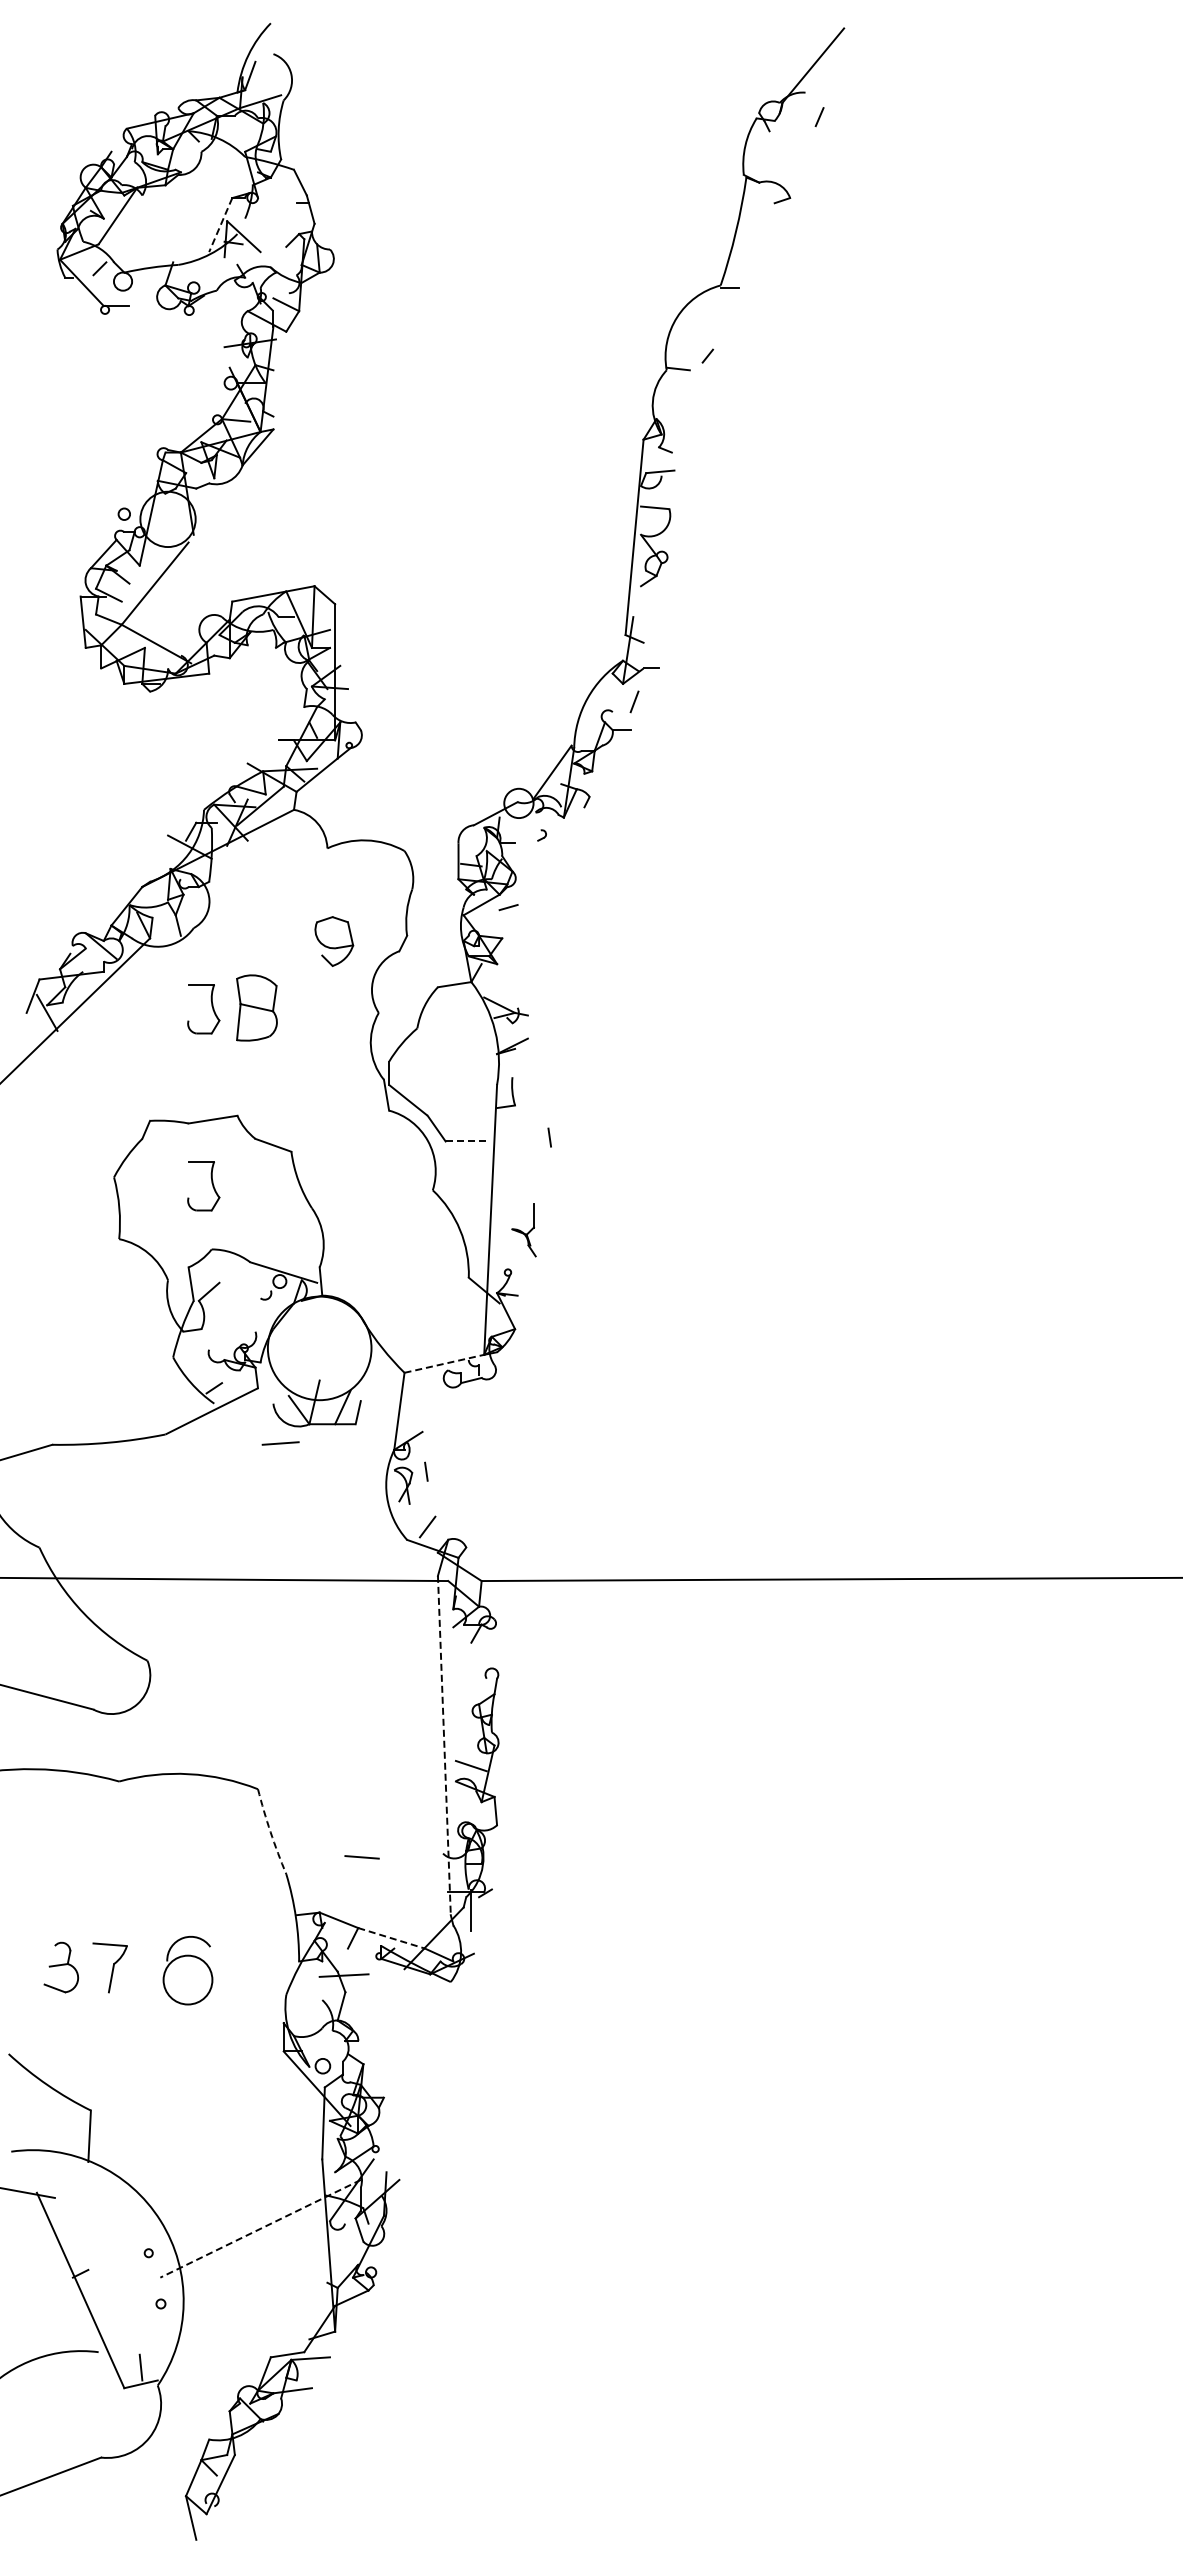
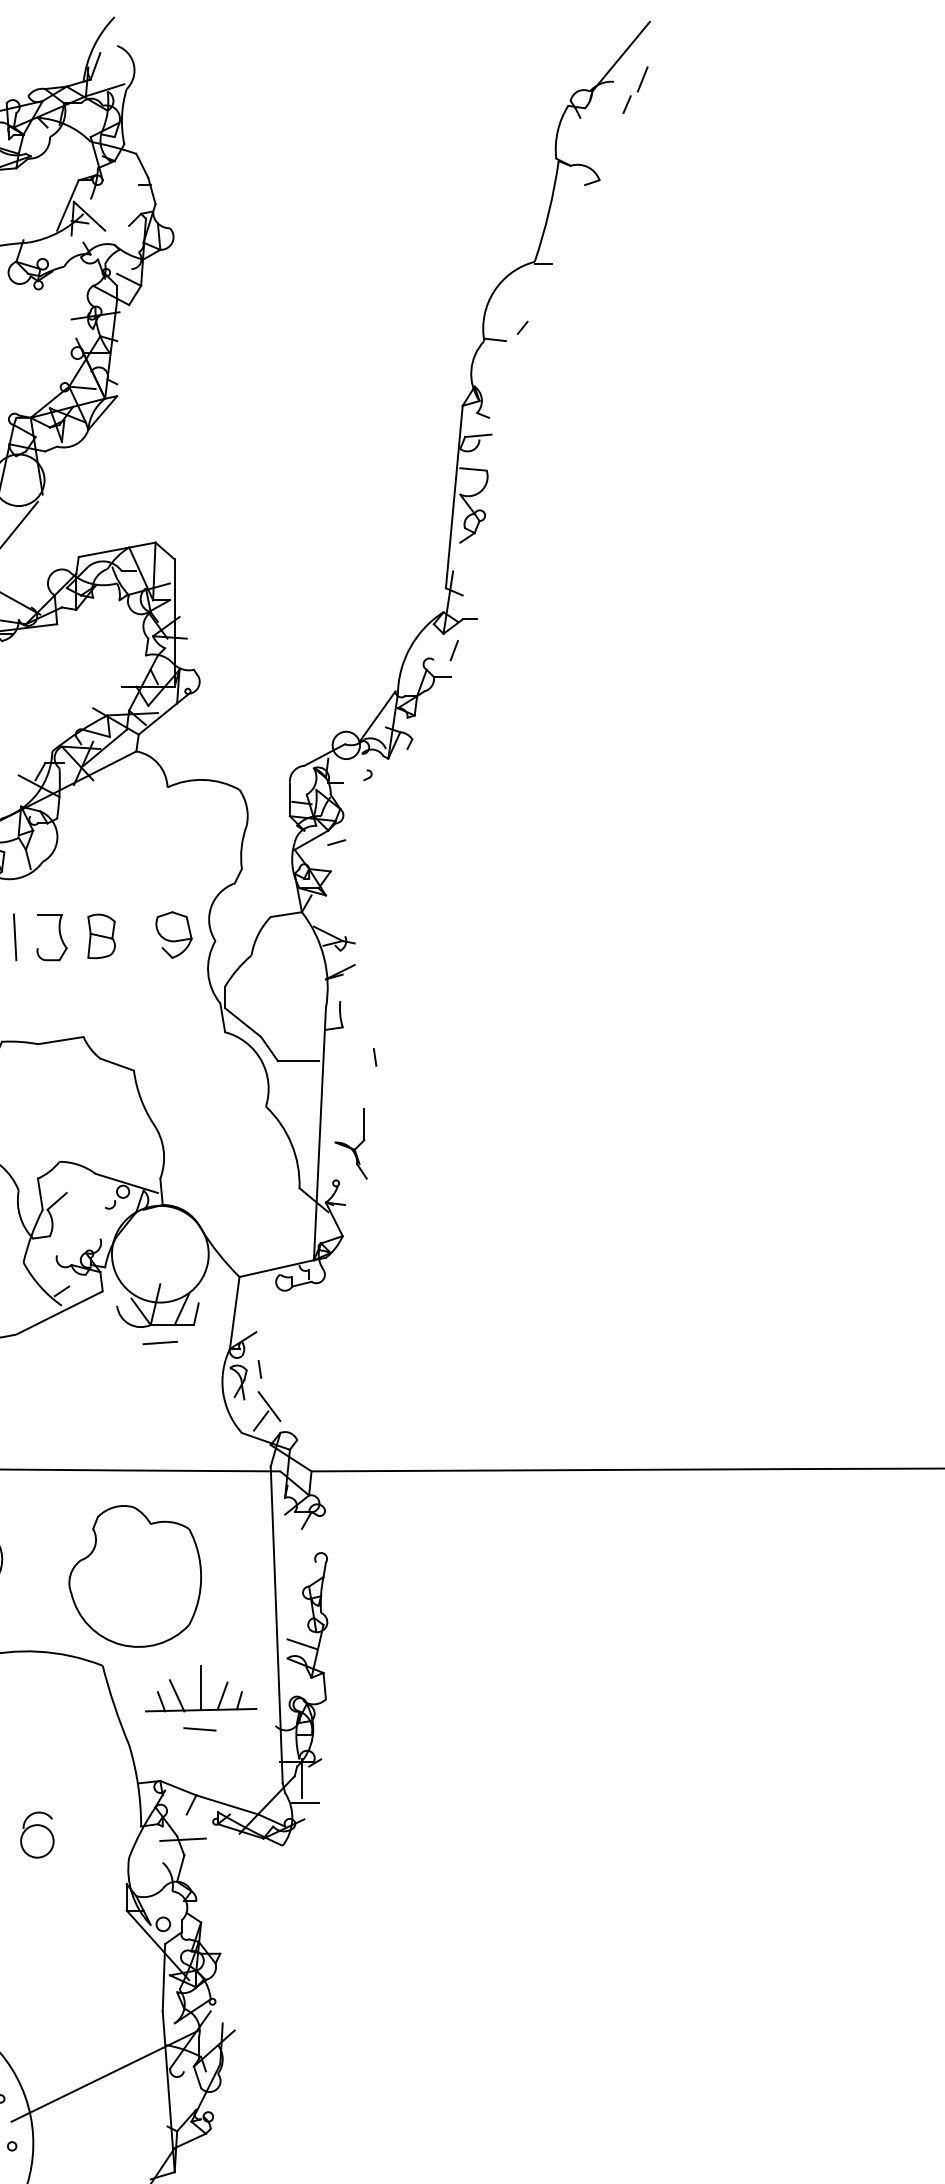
line: (836, 89) -> (642, 78), added
line: (220, 225) -> (67, 205), dashed -> solid
part: (334, 941) -> (174, 935), moved
part: (256, 1007) -> (101, 935), size x0.71
line: (163, 1008) -> (14, 936), added
line: (467, 1141) -> (298, 1061), dashed -> solid
part: (211, 1183) -> (59, 1100), removed
part: (523, 1230) -> (350, 1144), size x1.43
line: (444, 1363) -> (276, 1268), dashed -> solid
line: (280, 1443) -> (160, 1342), moved
line: (436, 1511) -> (269, 1406), added
part: (292, 1693) -> (134, 1576), added
line: (444, 1745) -> (276, 1624), dashed -> solid
part: (363, 1813) -> (201, 1688), added
arc: (270, 1832) -> (114, 1706), dashed -> solid
line: (475, 1935) -> (305, 1802), added
line: (391, 1938) -> (227, 1805), dashed -> solid
part: (187, 1970) -> (36, 1834), size x0.71
line: (260, 2228) -> (105, 2075), dashed -> solid

